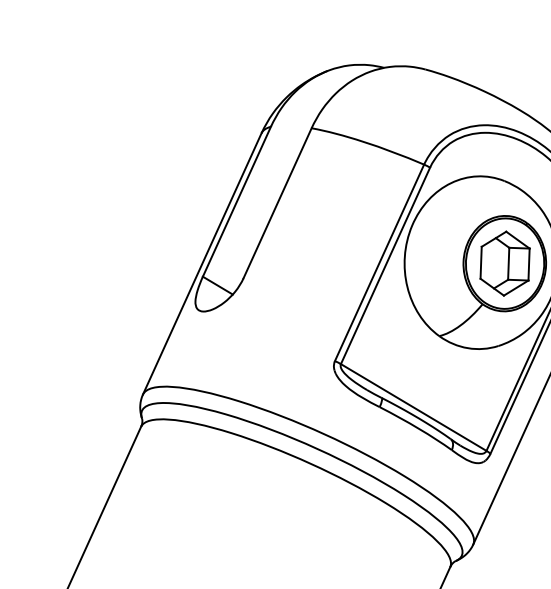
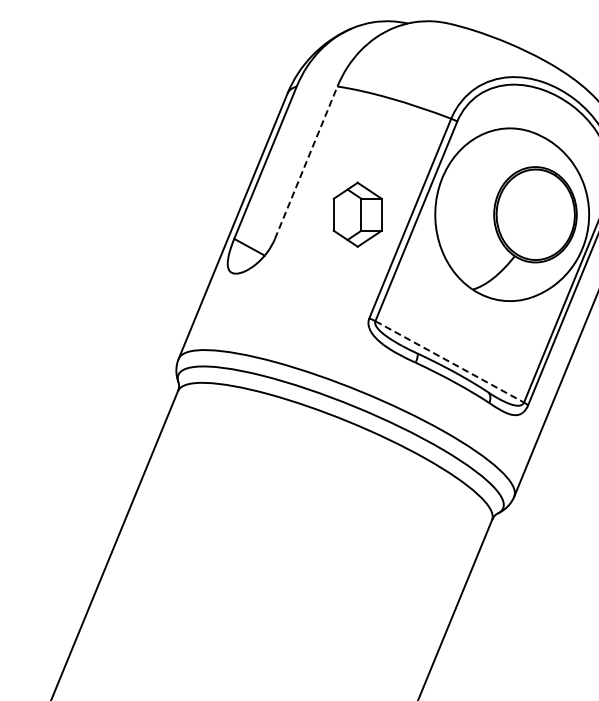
line: (277, 203) -> (306, 162), solid -> dashed
part: (504, 263) -> (357, 214), moved
line: (413, 407) -> (449, 361), solid -> dashed

